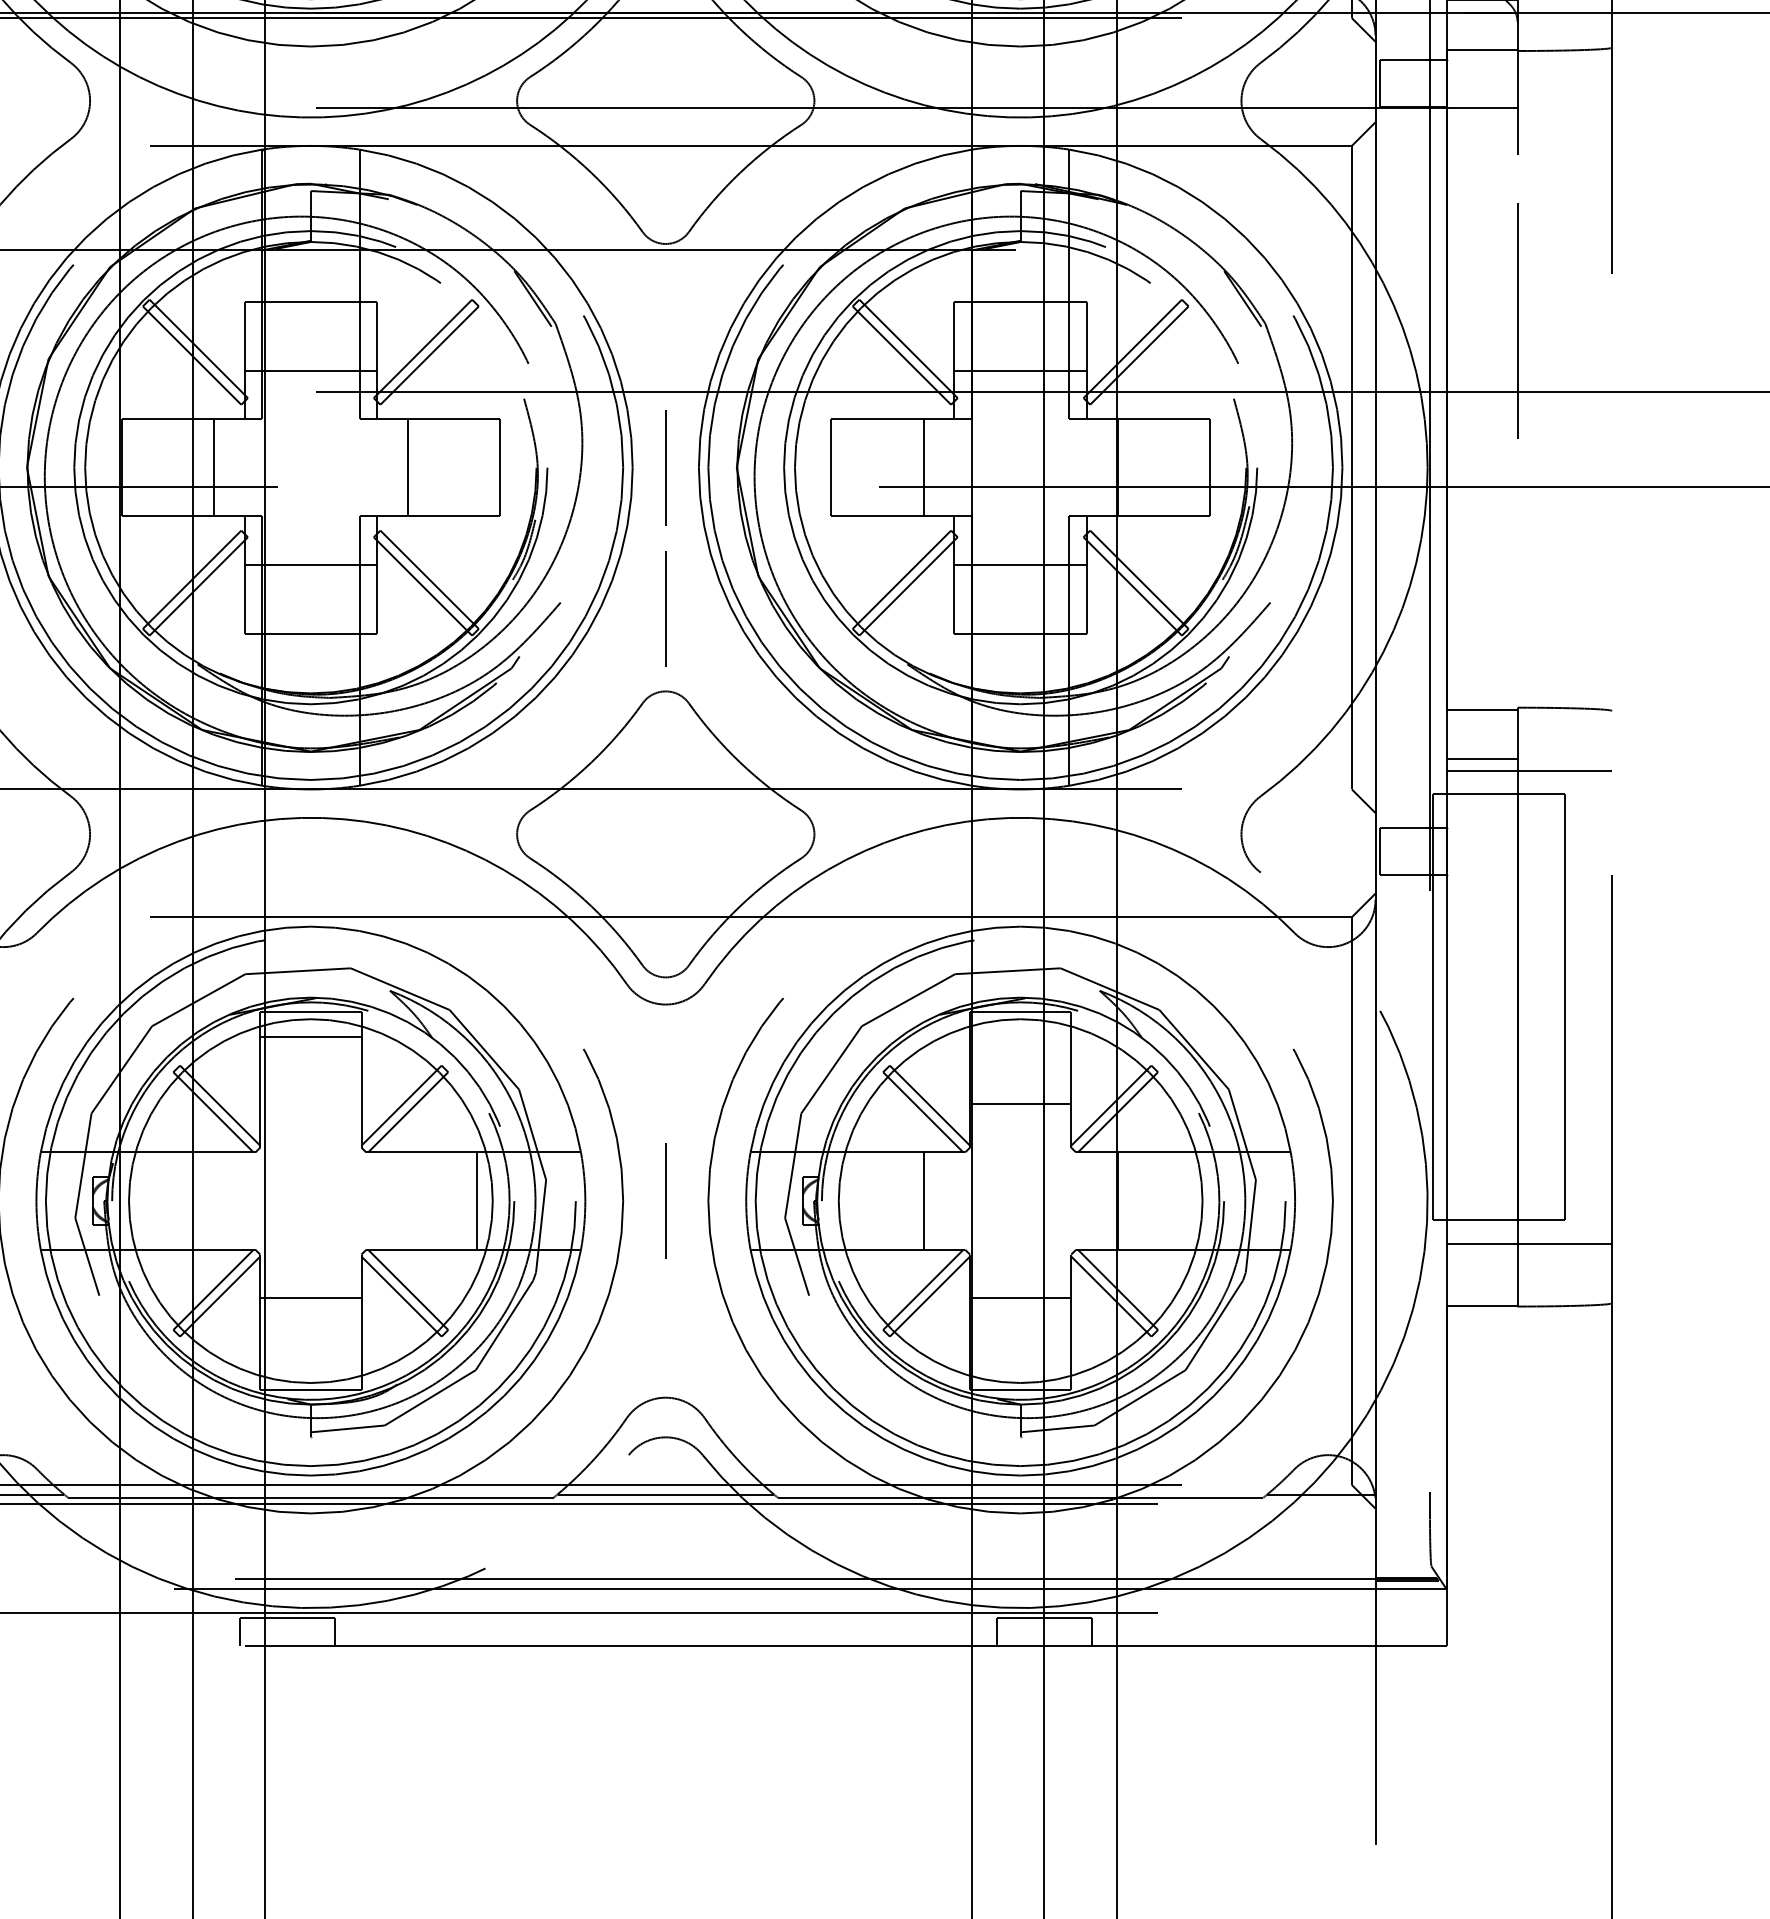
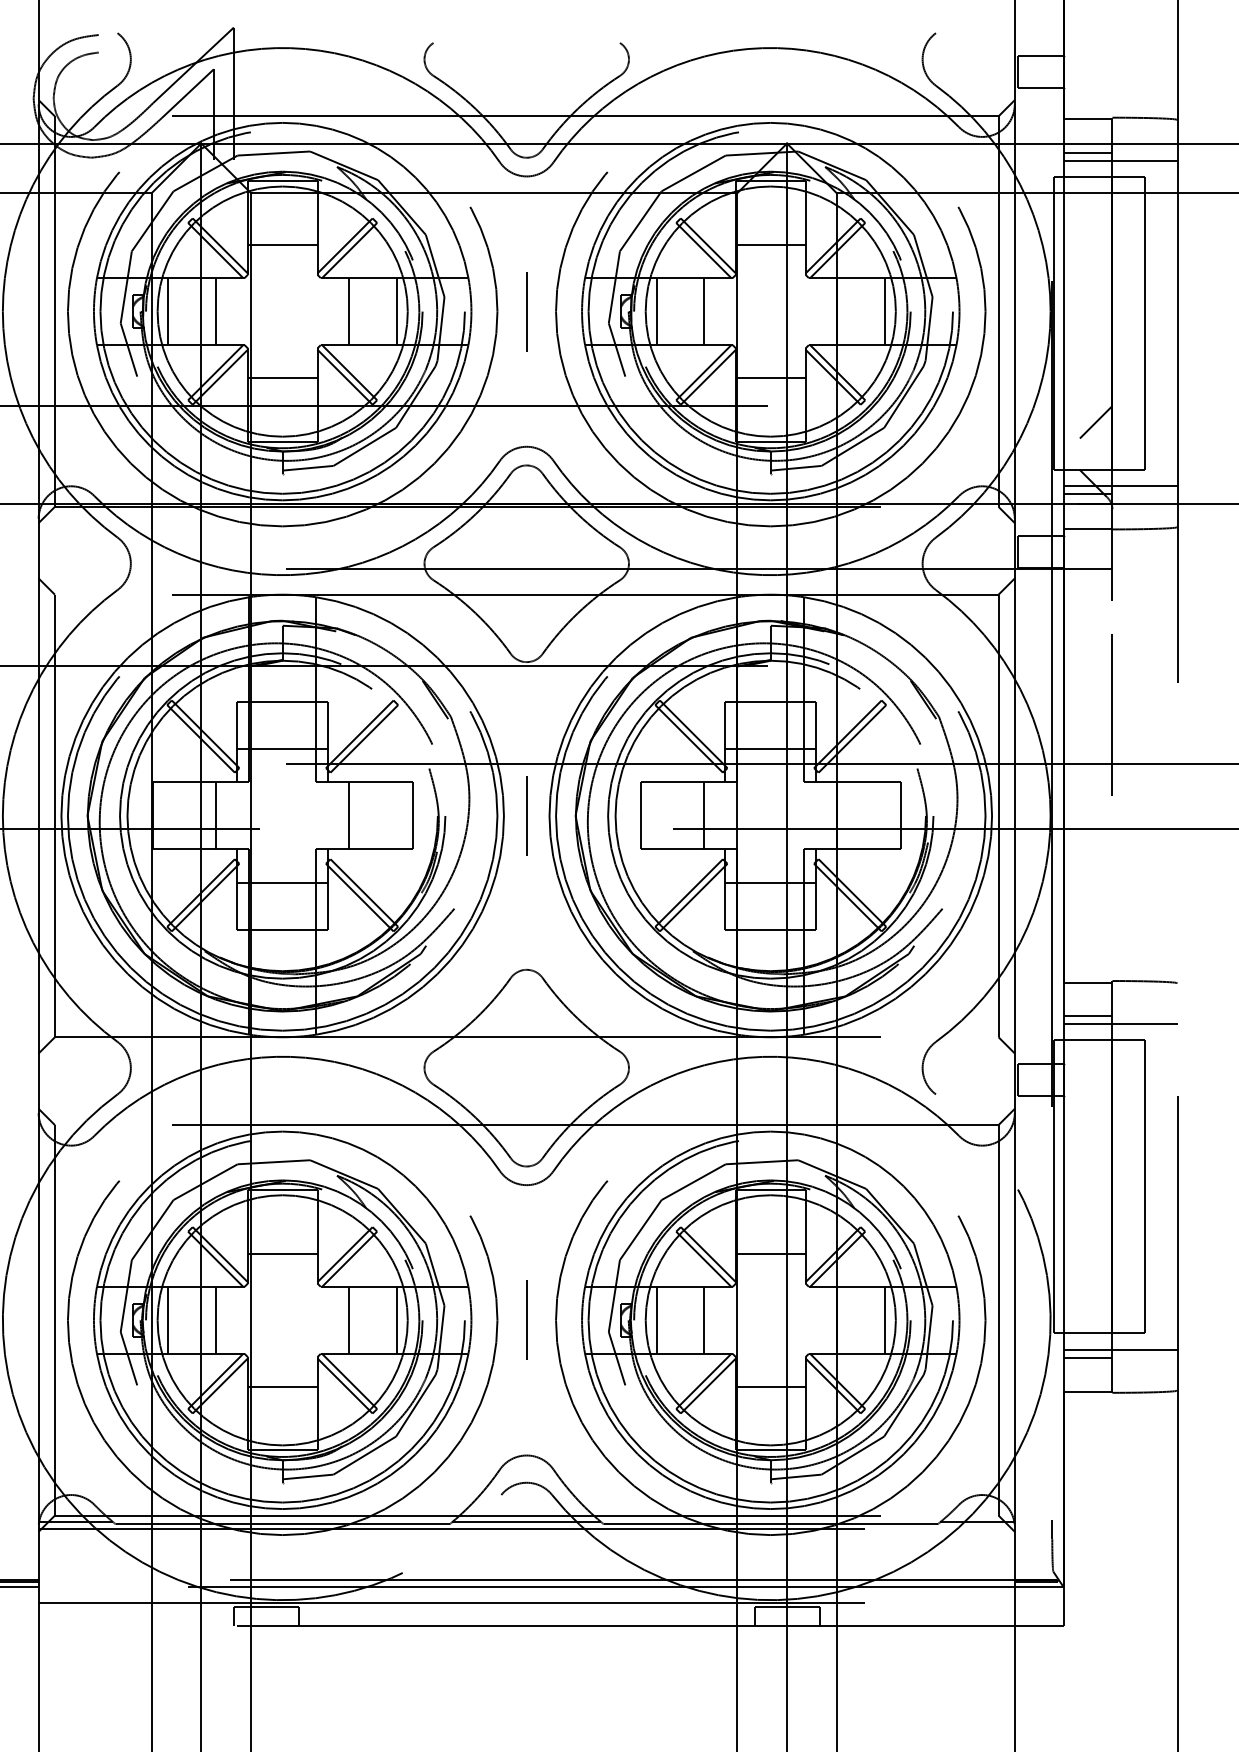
line: (665, 608) -> (526, 912), removed
line: (310, 1037) -> (282, 1253), moved
line: (144, 1199) -> (168, 1319), added
line: (213, 1199) -> (215, 1319), added
line: (408, 1199) -> (349, 1319), added
line: (854, 1199) -> (656, 1319), added
line: (1187, 1199) -> (885, 1319), added
line: (1481, 1255) -> (1087, 1357), added

